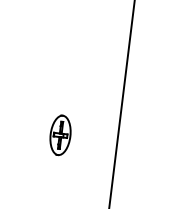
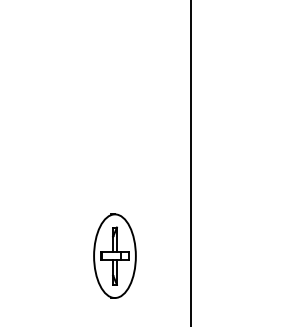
part: (60, 135) -> (115, 256), size x1.6

